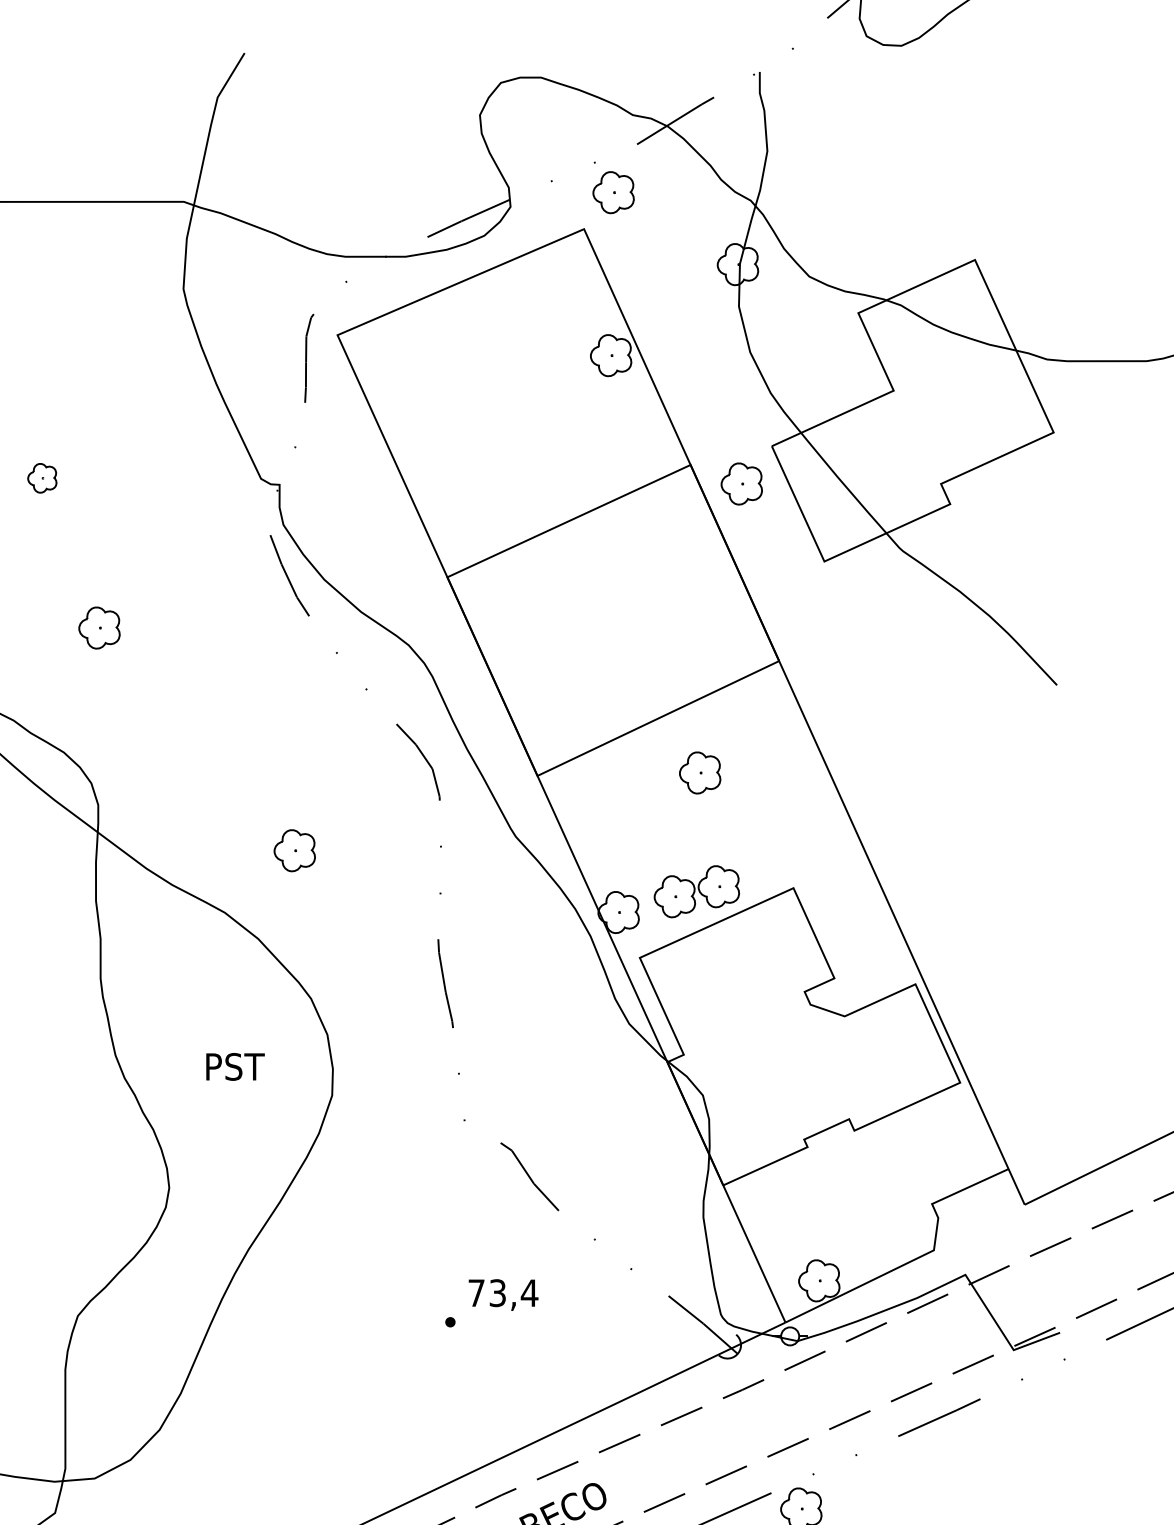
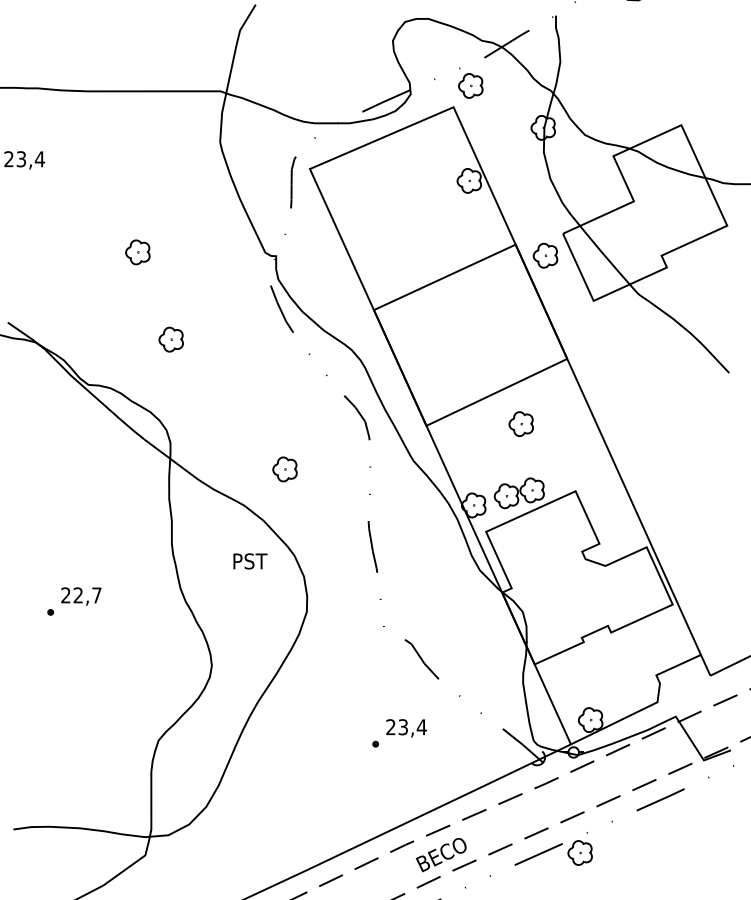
part: (41, 478) -> (137, 252), size x1.43
text: (235, 1067) -> (250, 561), moved
text: (475, 1293) -> (390, 727), 73,4 -> 23,4

